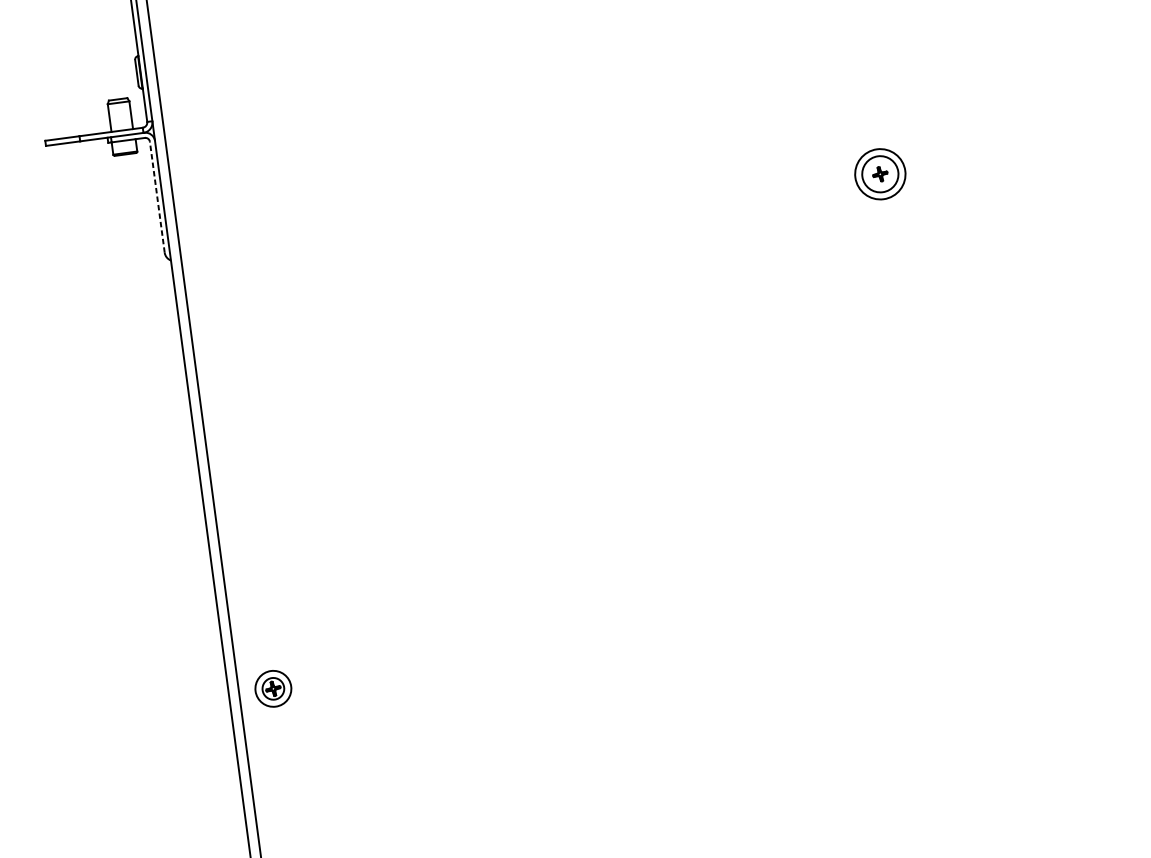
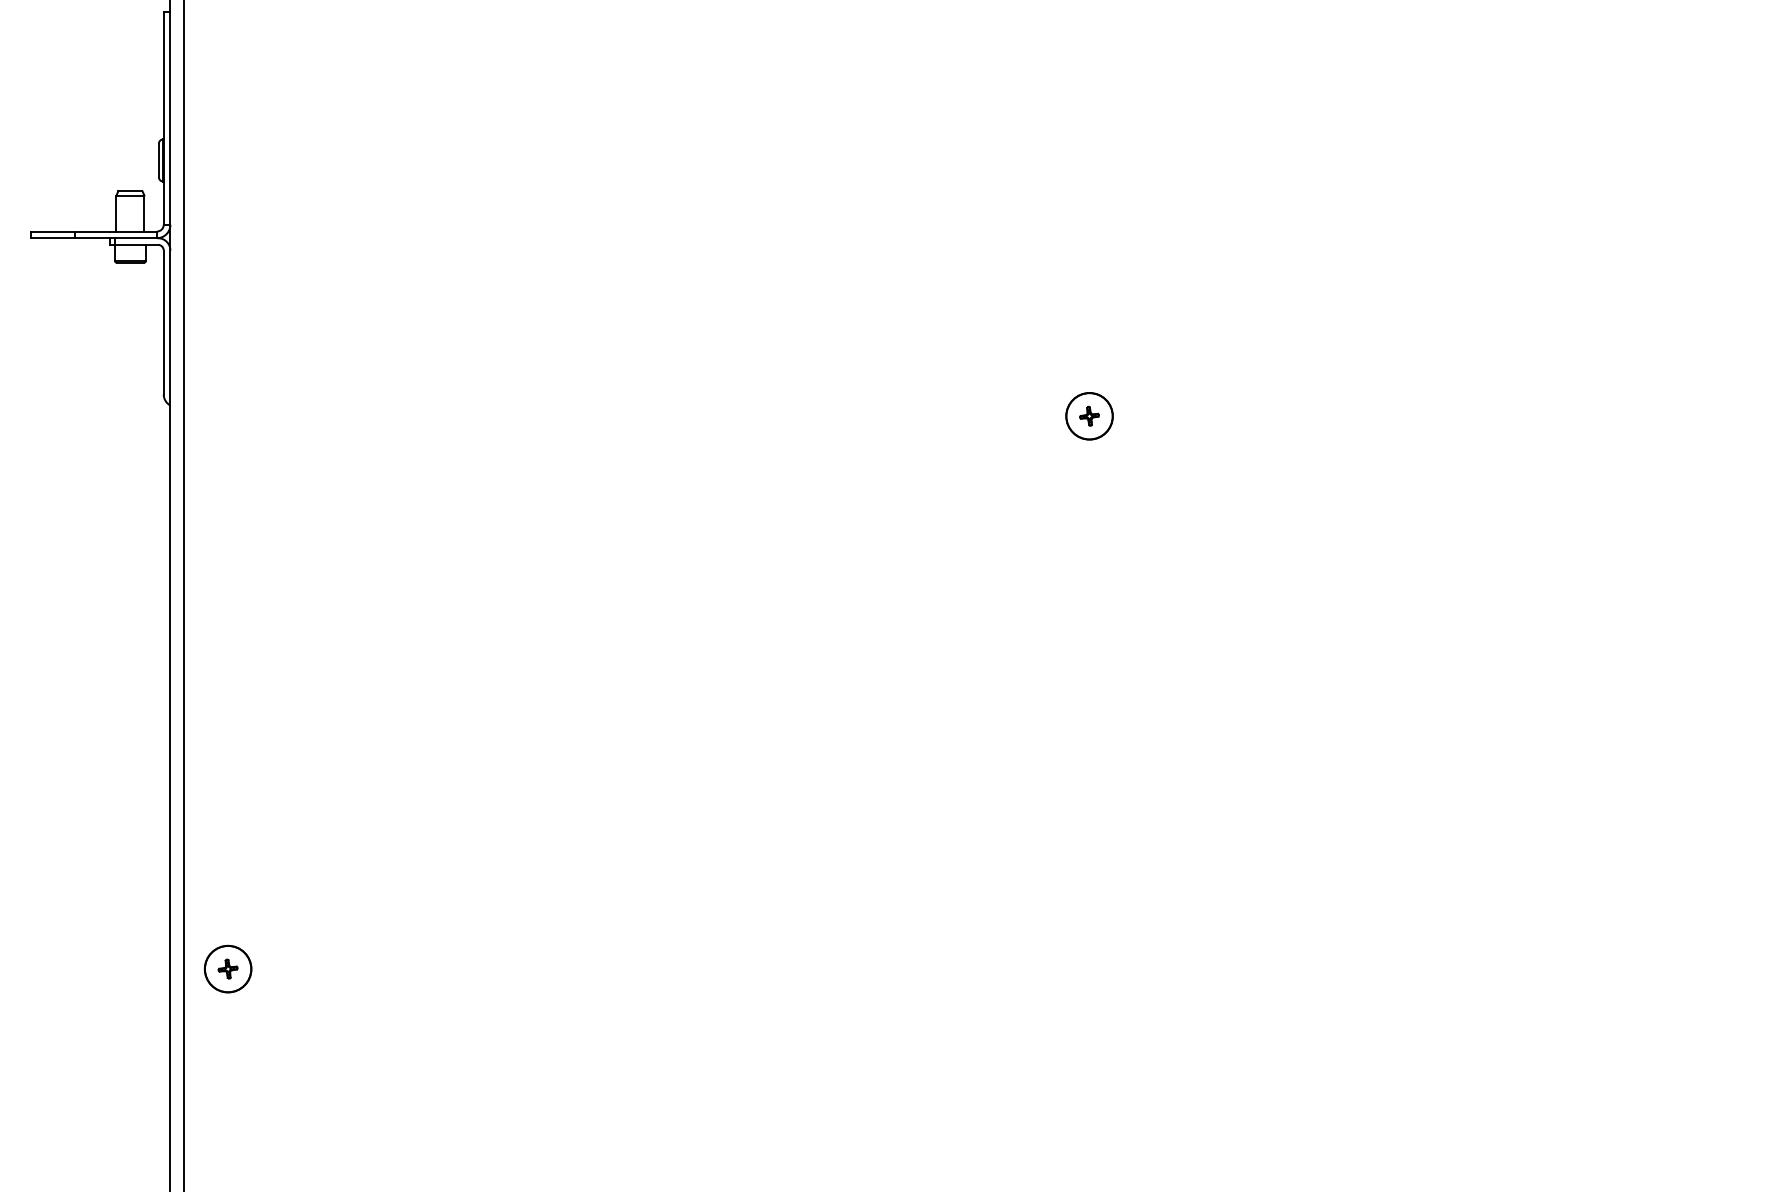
circle: (880, 174) -> (1089, 416), size x0.71
line: (157, 197) -> (163, 322), dashed -> solid
circle: (272, 688) -> (227, 968), size x1.67

